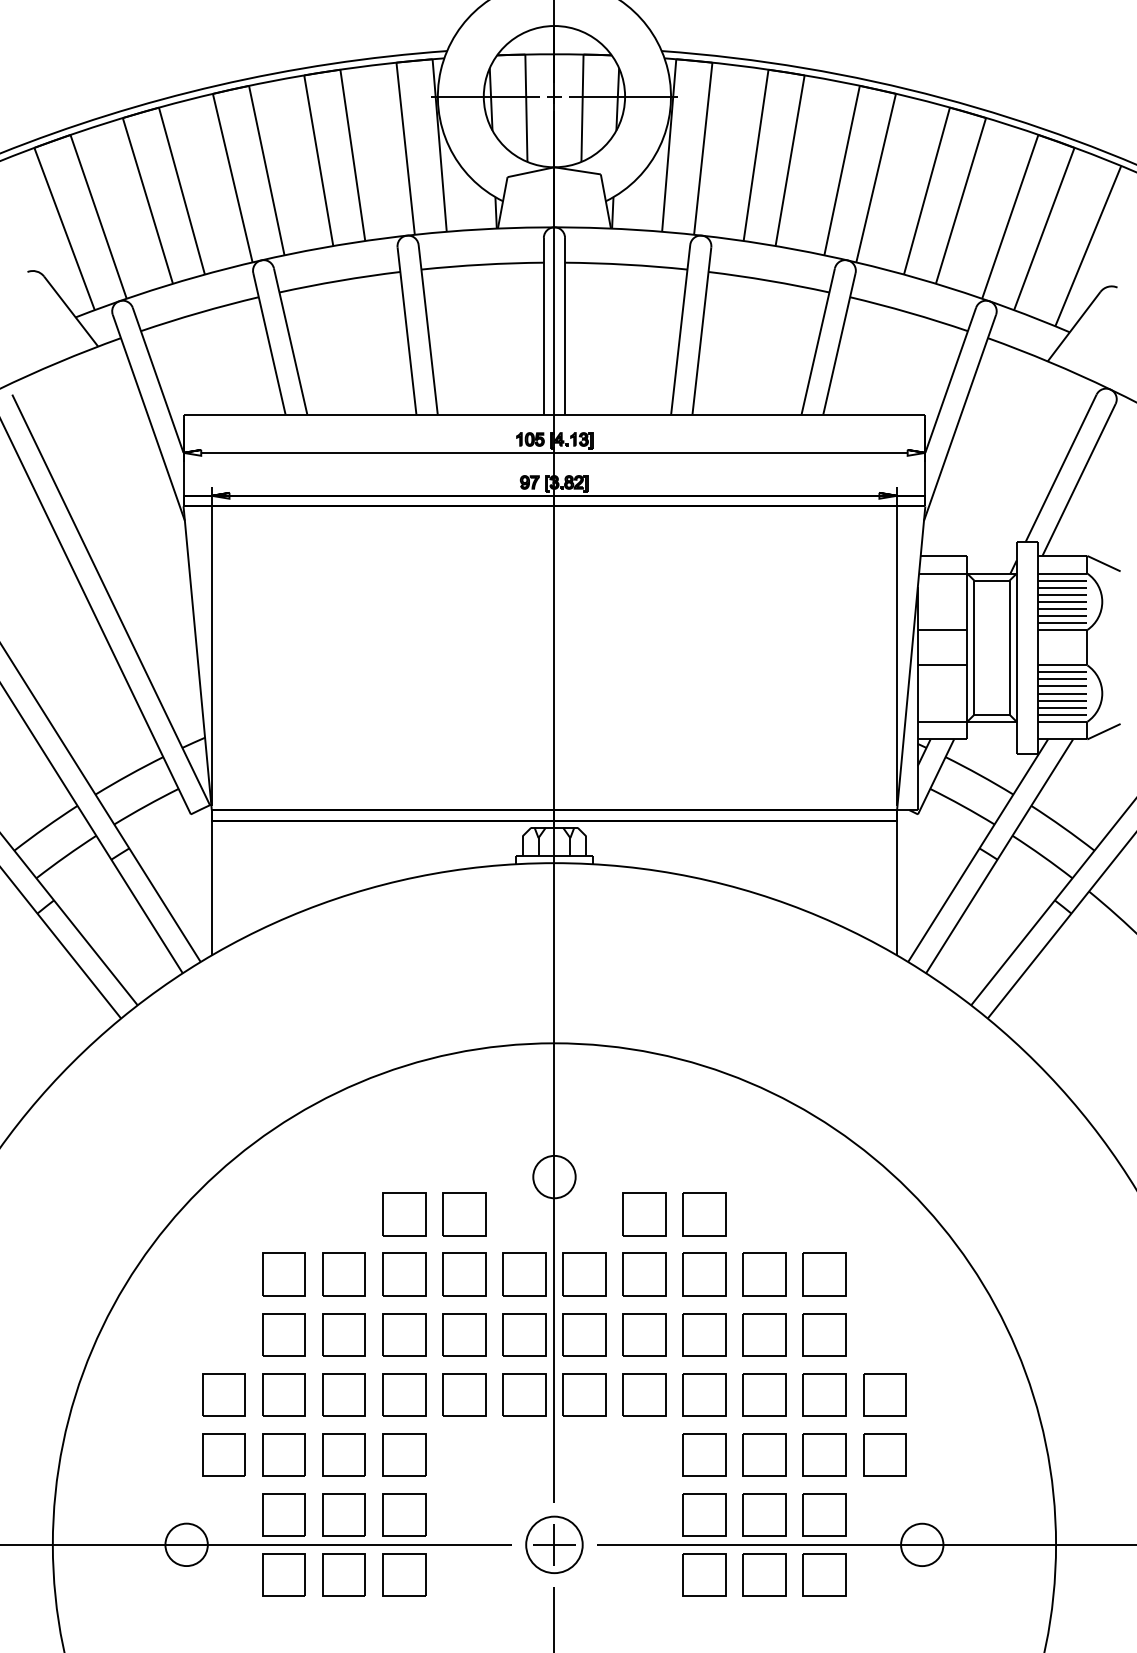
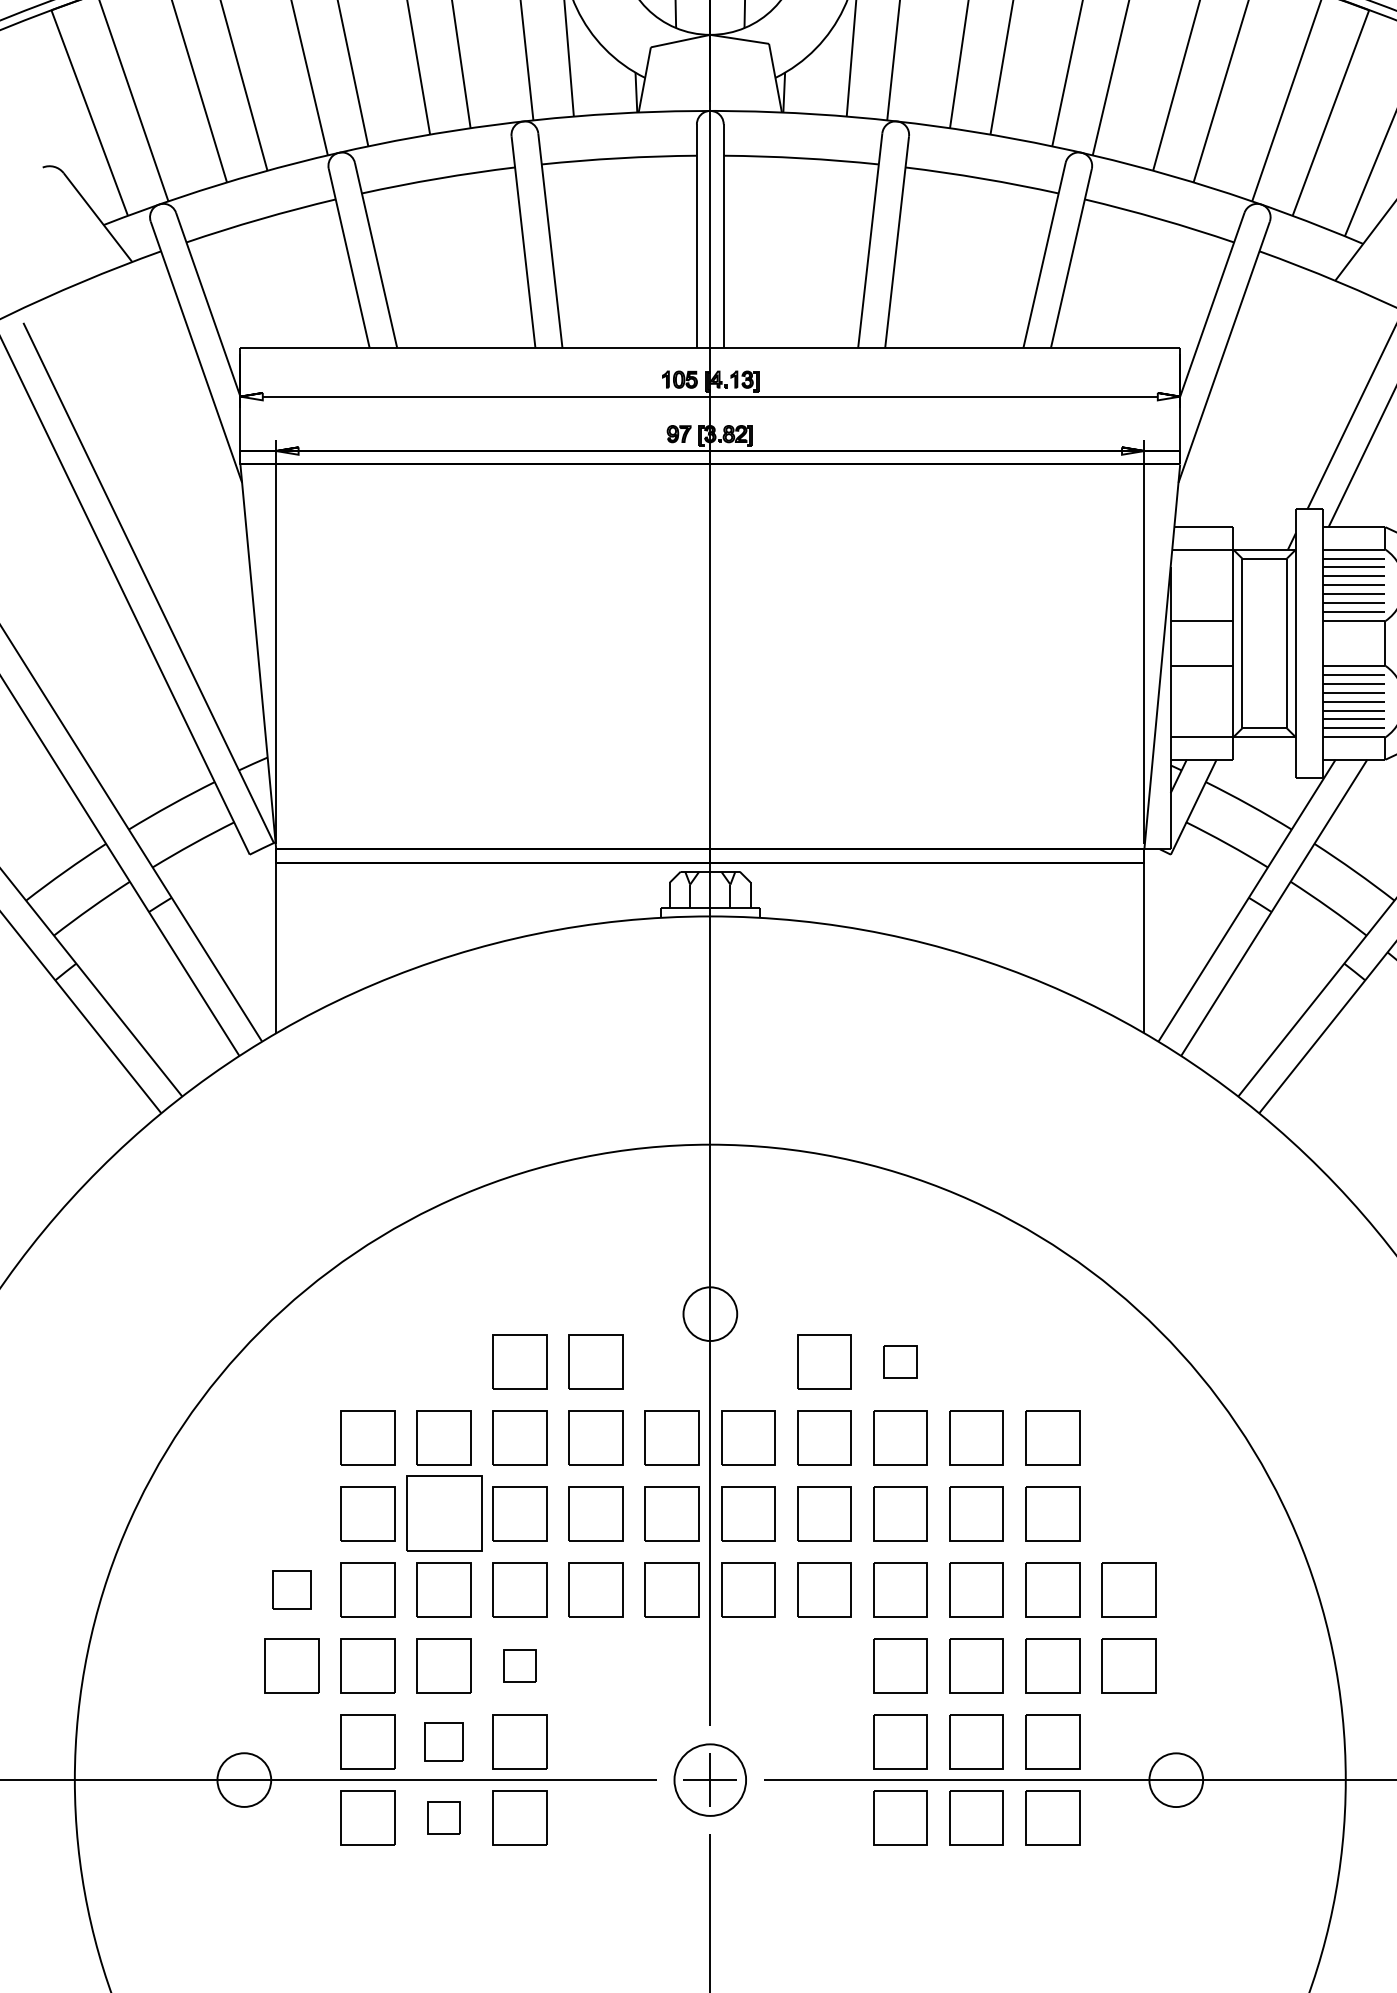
part: (704, 1214) -> (900, 1361), size x0.6
part: (343, 1334) -> (443, 1513), size x1.4
part: (223, 1394) -> (291, 1589), size x0.7
part: (404, 1454) -> (520, 1665), size x0.6
part: (343, 1514) -> (443, 1741), size x0.7
part: (343, 1574) -> (443, 1817), size x0.6

